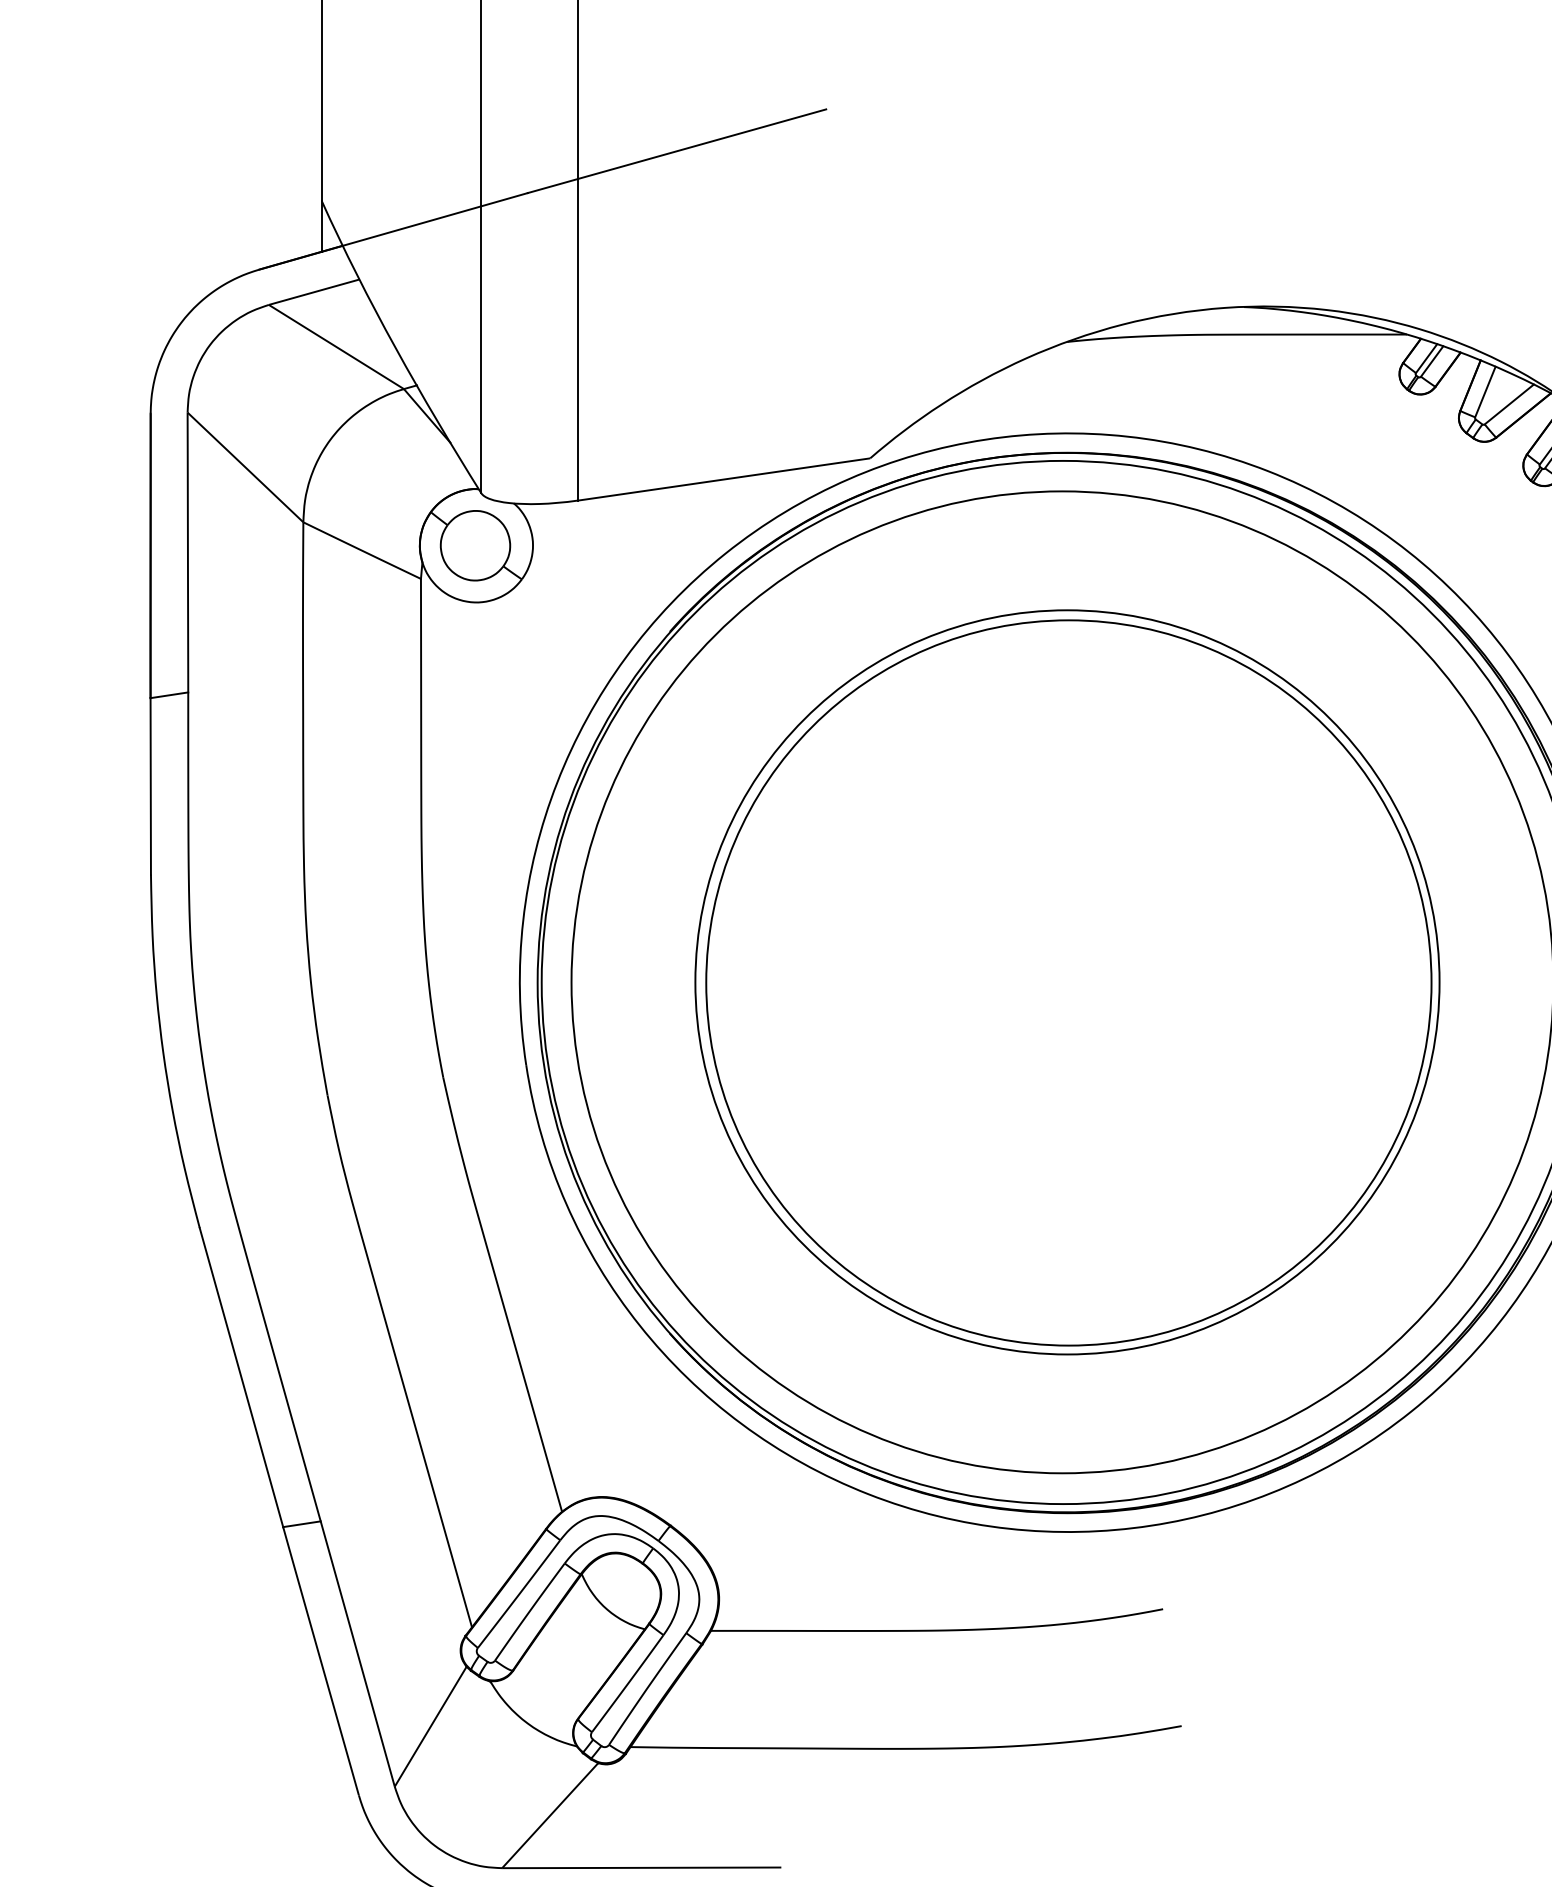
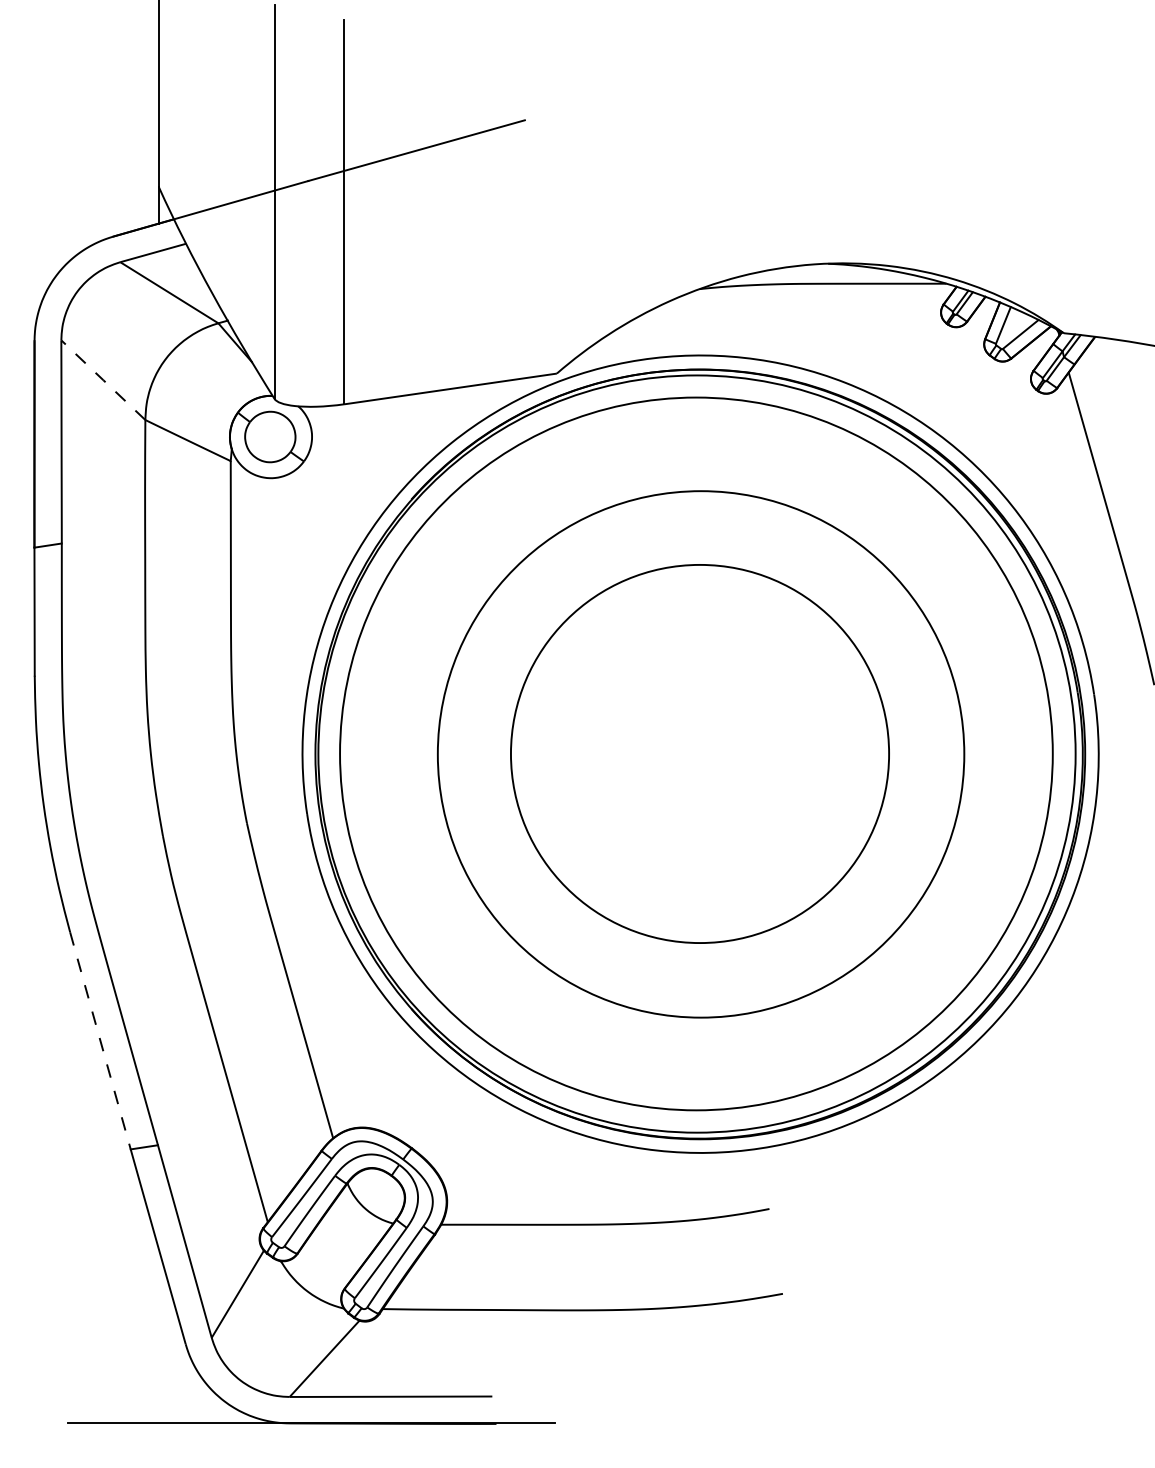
line: (245, 467) -> (103, 380), solid -> dashed
circle: (1066, 981) -> (699, 753), size x0.7
line: (241, 1377) -> (100, 1040), solid -> dashed

